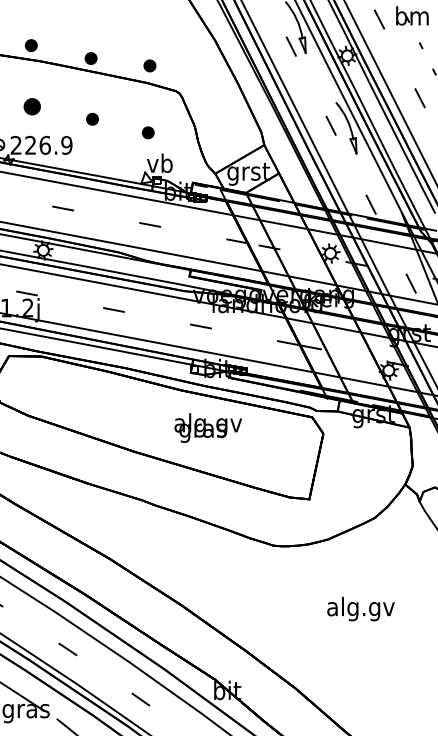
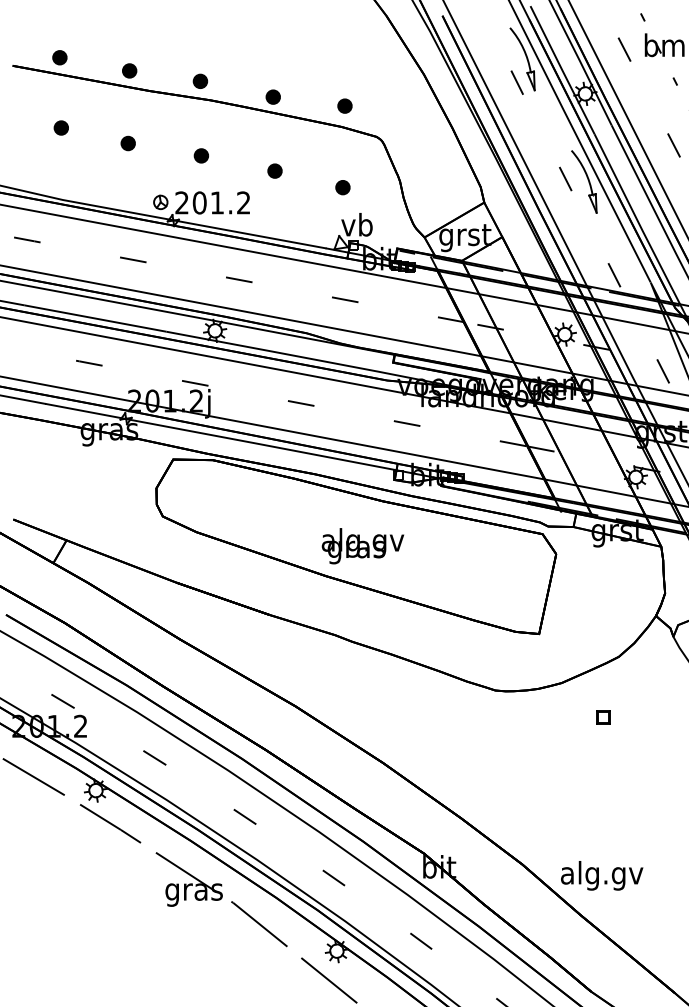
part: (31, 106) -> (200, 155), size x0.71
text: (48, 145) -> (221, 202), 226.9 -> 201.2
text: (207, 428) -> (362, 546), moved
part: (362, 567) -> (603, 717), added
text: (361, 608) -> (602, 875), moved

